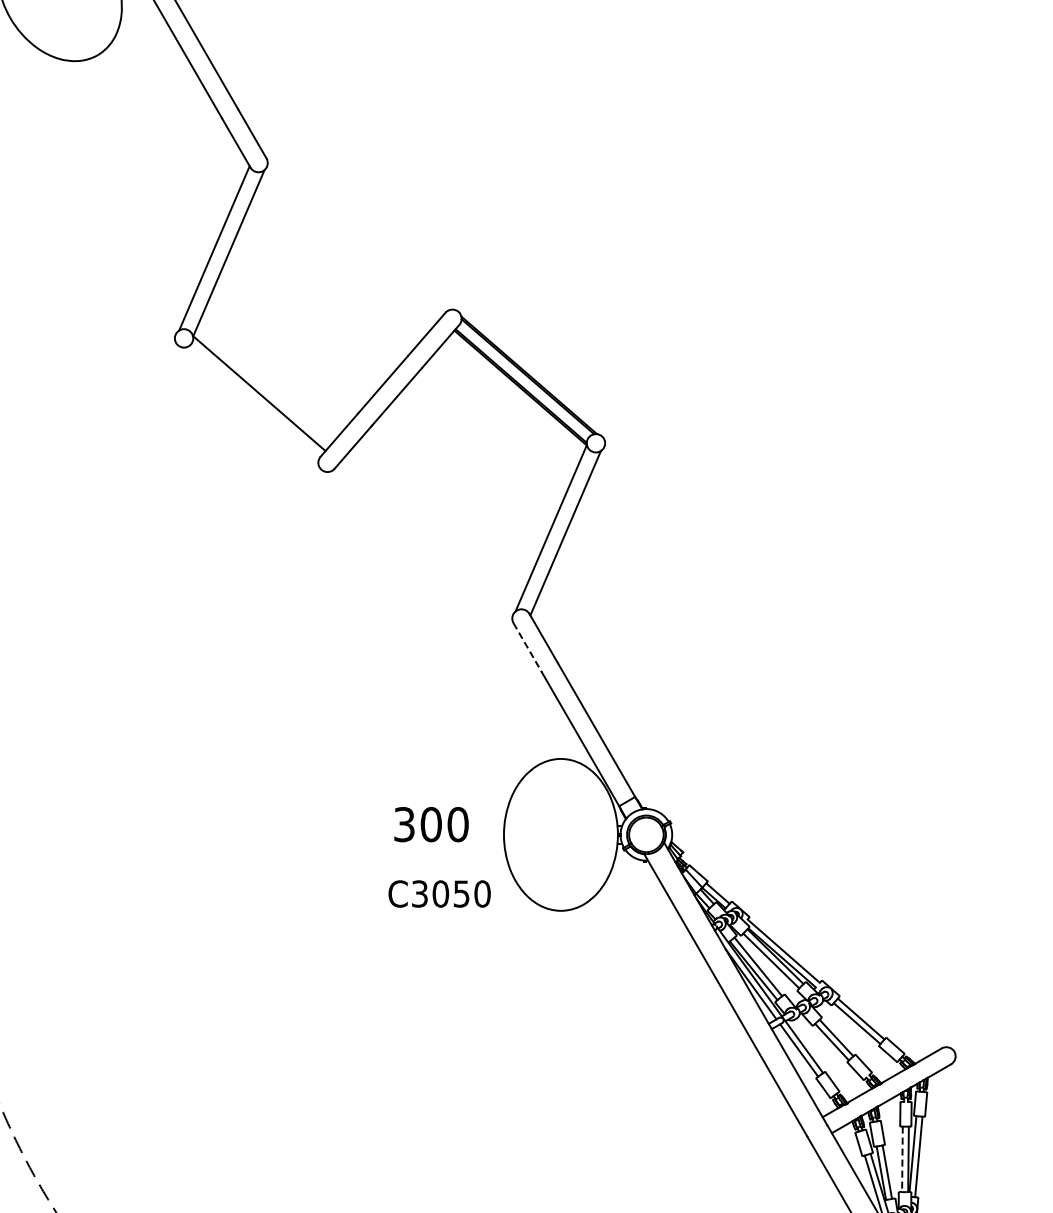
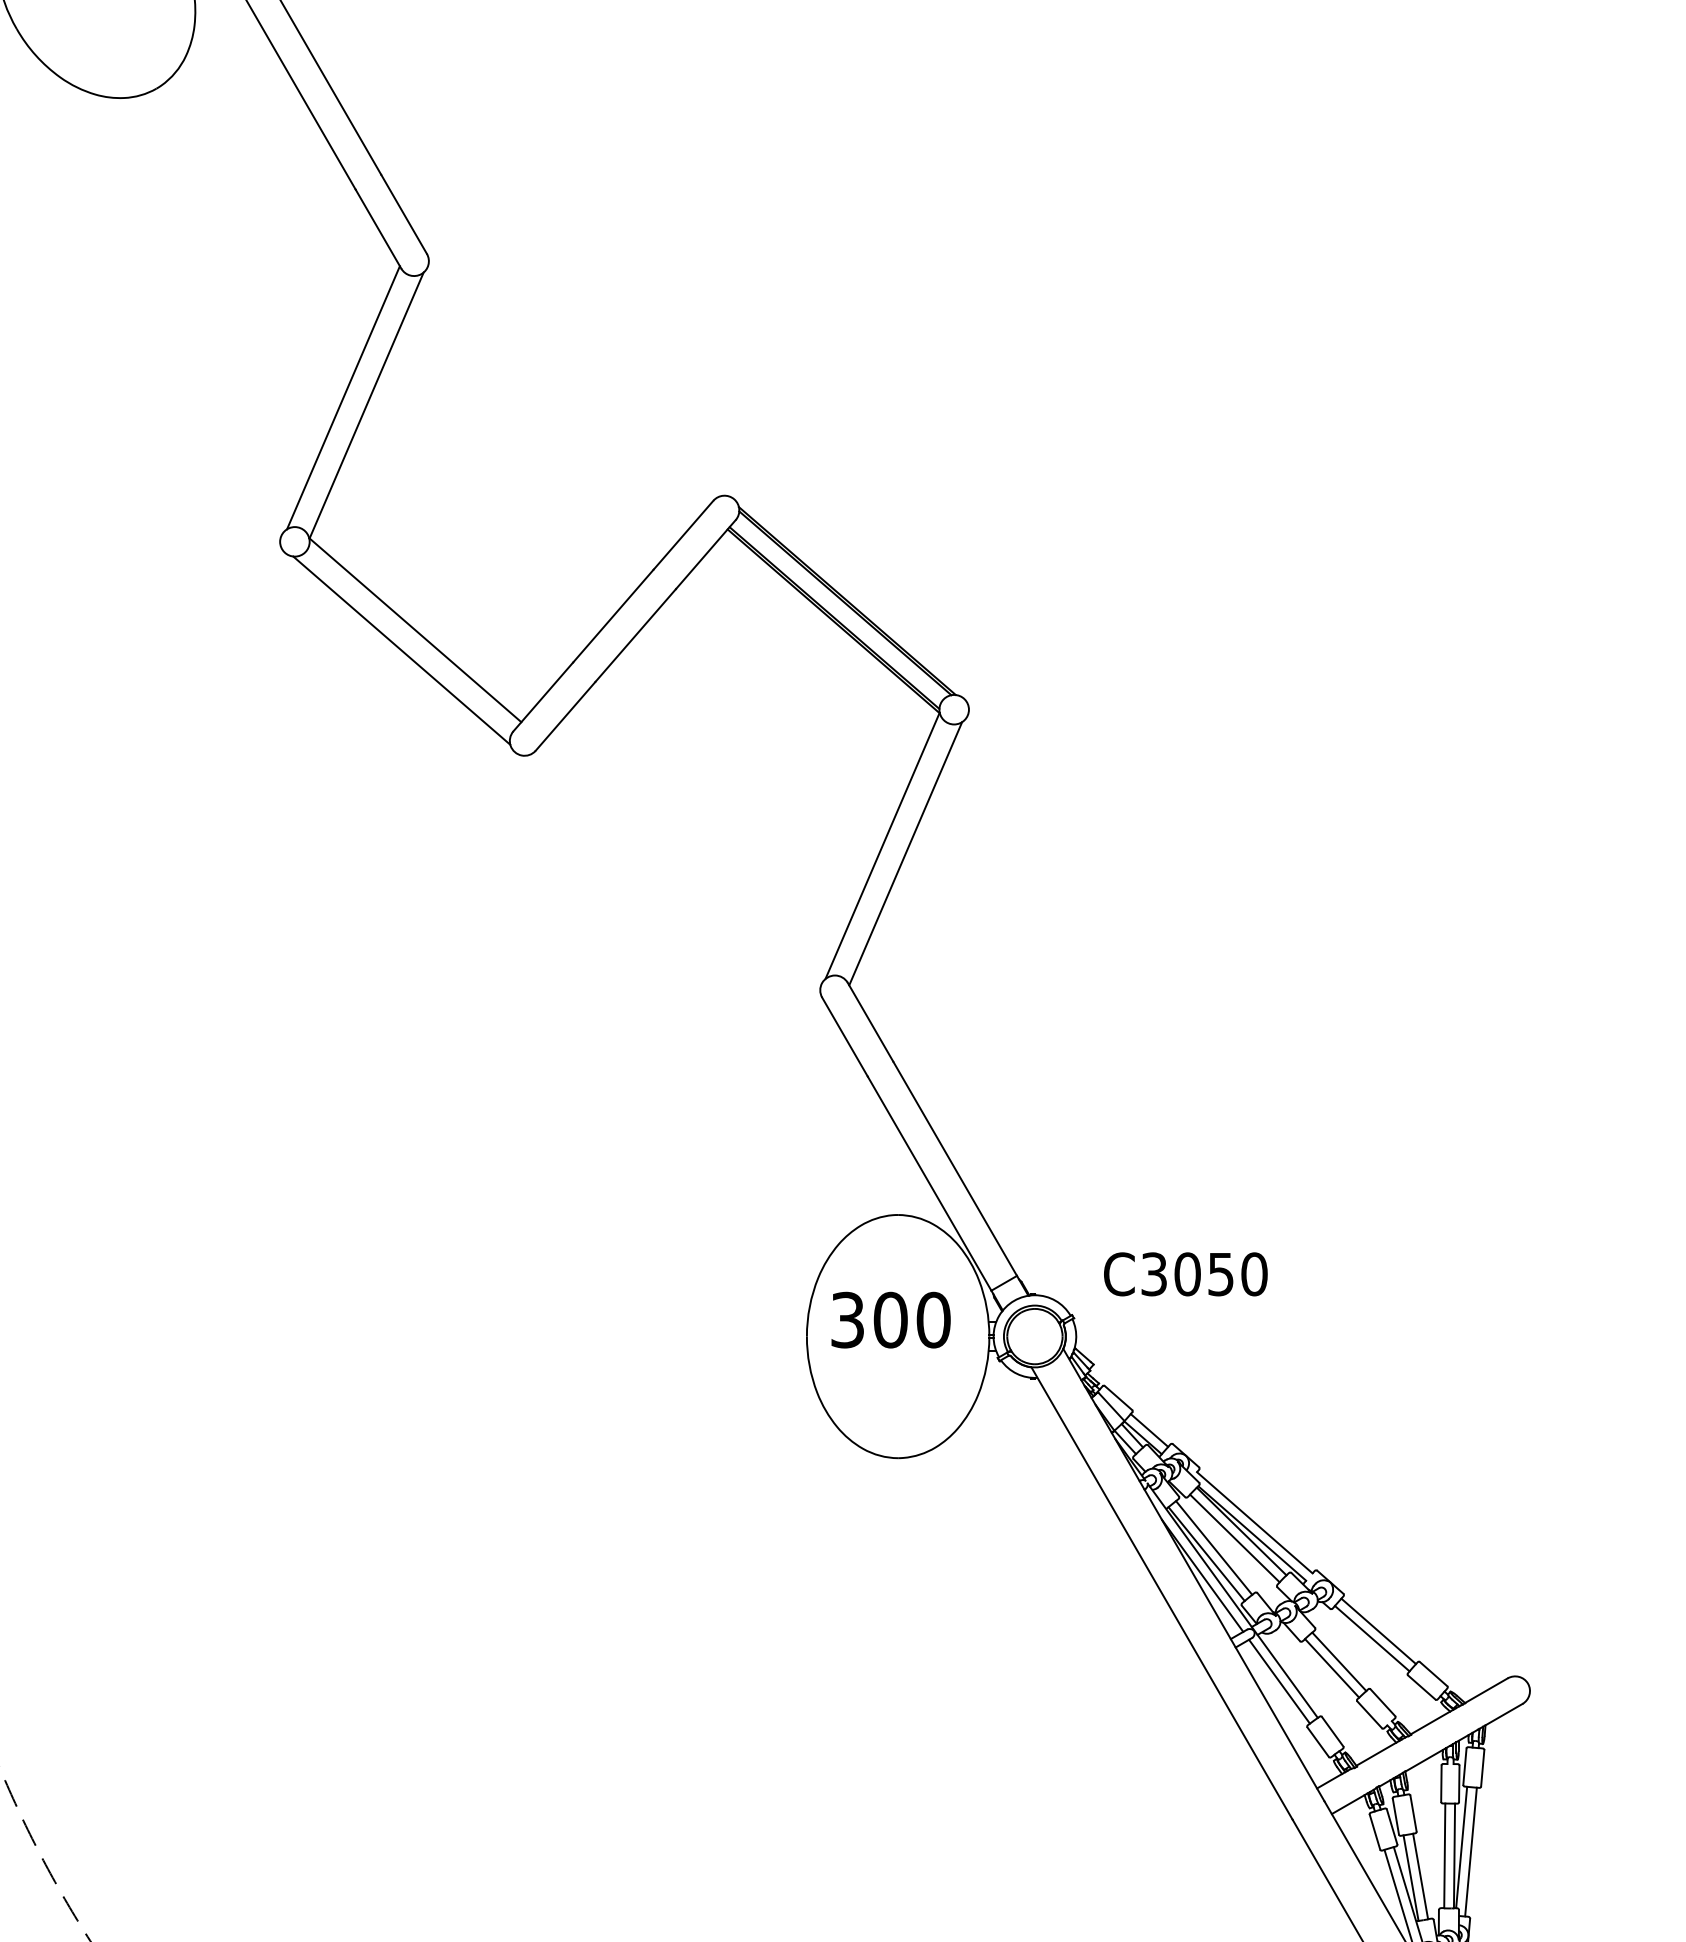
line: (250, 406) -> (401, 650), added
line: (528, 648) -> (846, 1038), dashed -> solid
text: (431, 824) -> (891, 1319), moved
text: (439, 893) -> (1185, 1273), moved
line: (902, 1159) -> (1444, 1856), dashed -> solid

